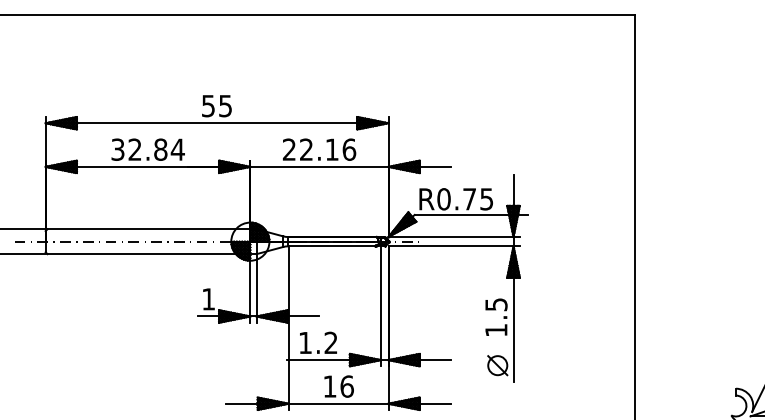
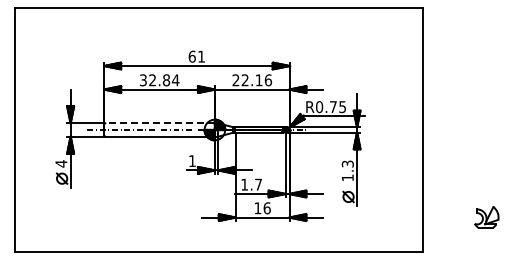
text: (216, 105) -> (196, 56), 55 -> 61
line: (149, 229) -> (160, 123), solid -> dashed
text: (493, 303) -> (346, 163), 1.5 -> 1.3
text: (331, 342) -> (258, 184), 1.2 -> 1.7

